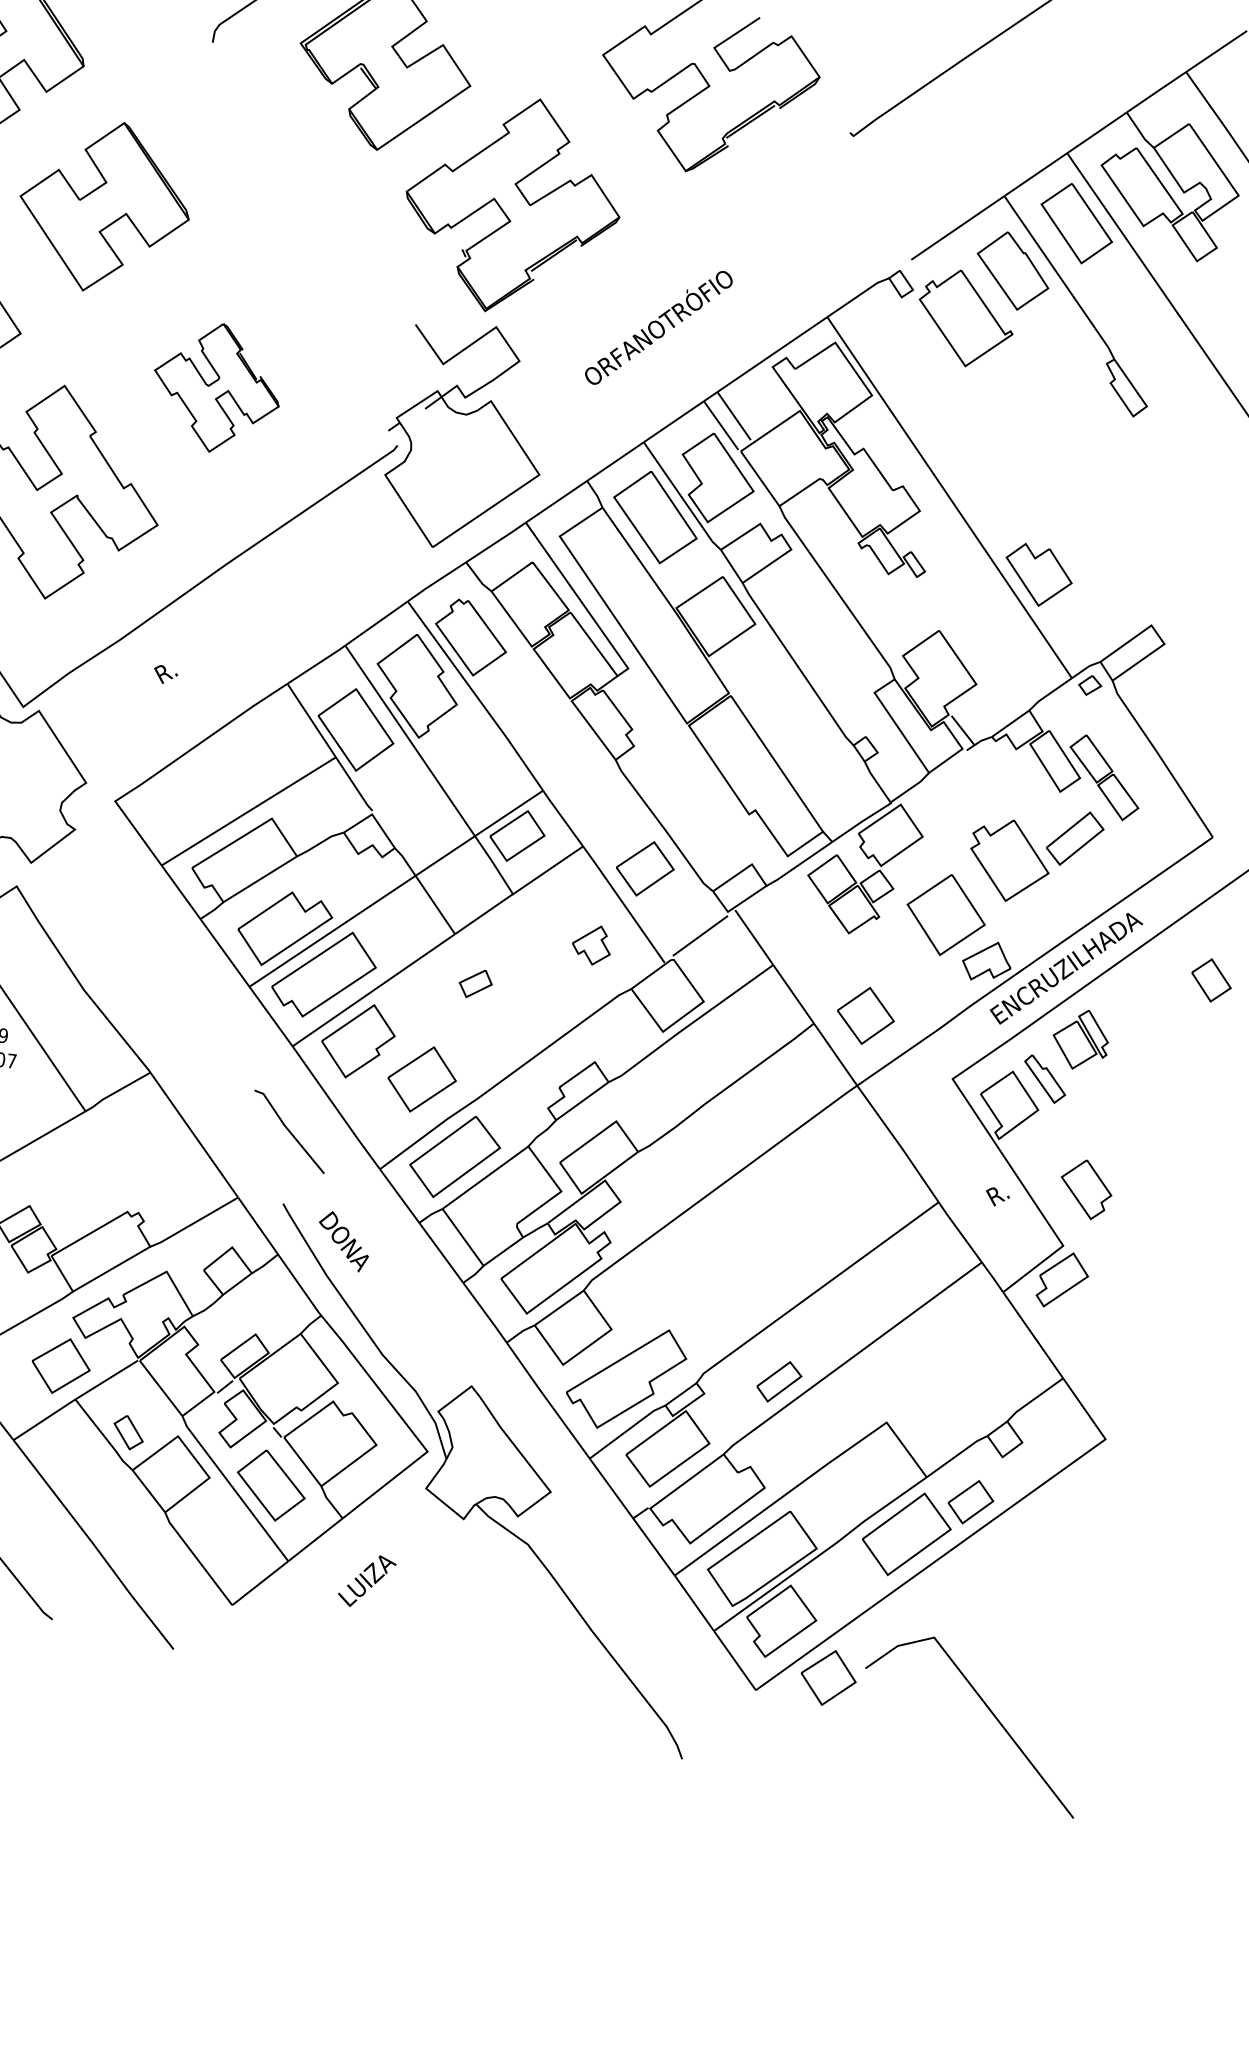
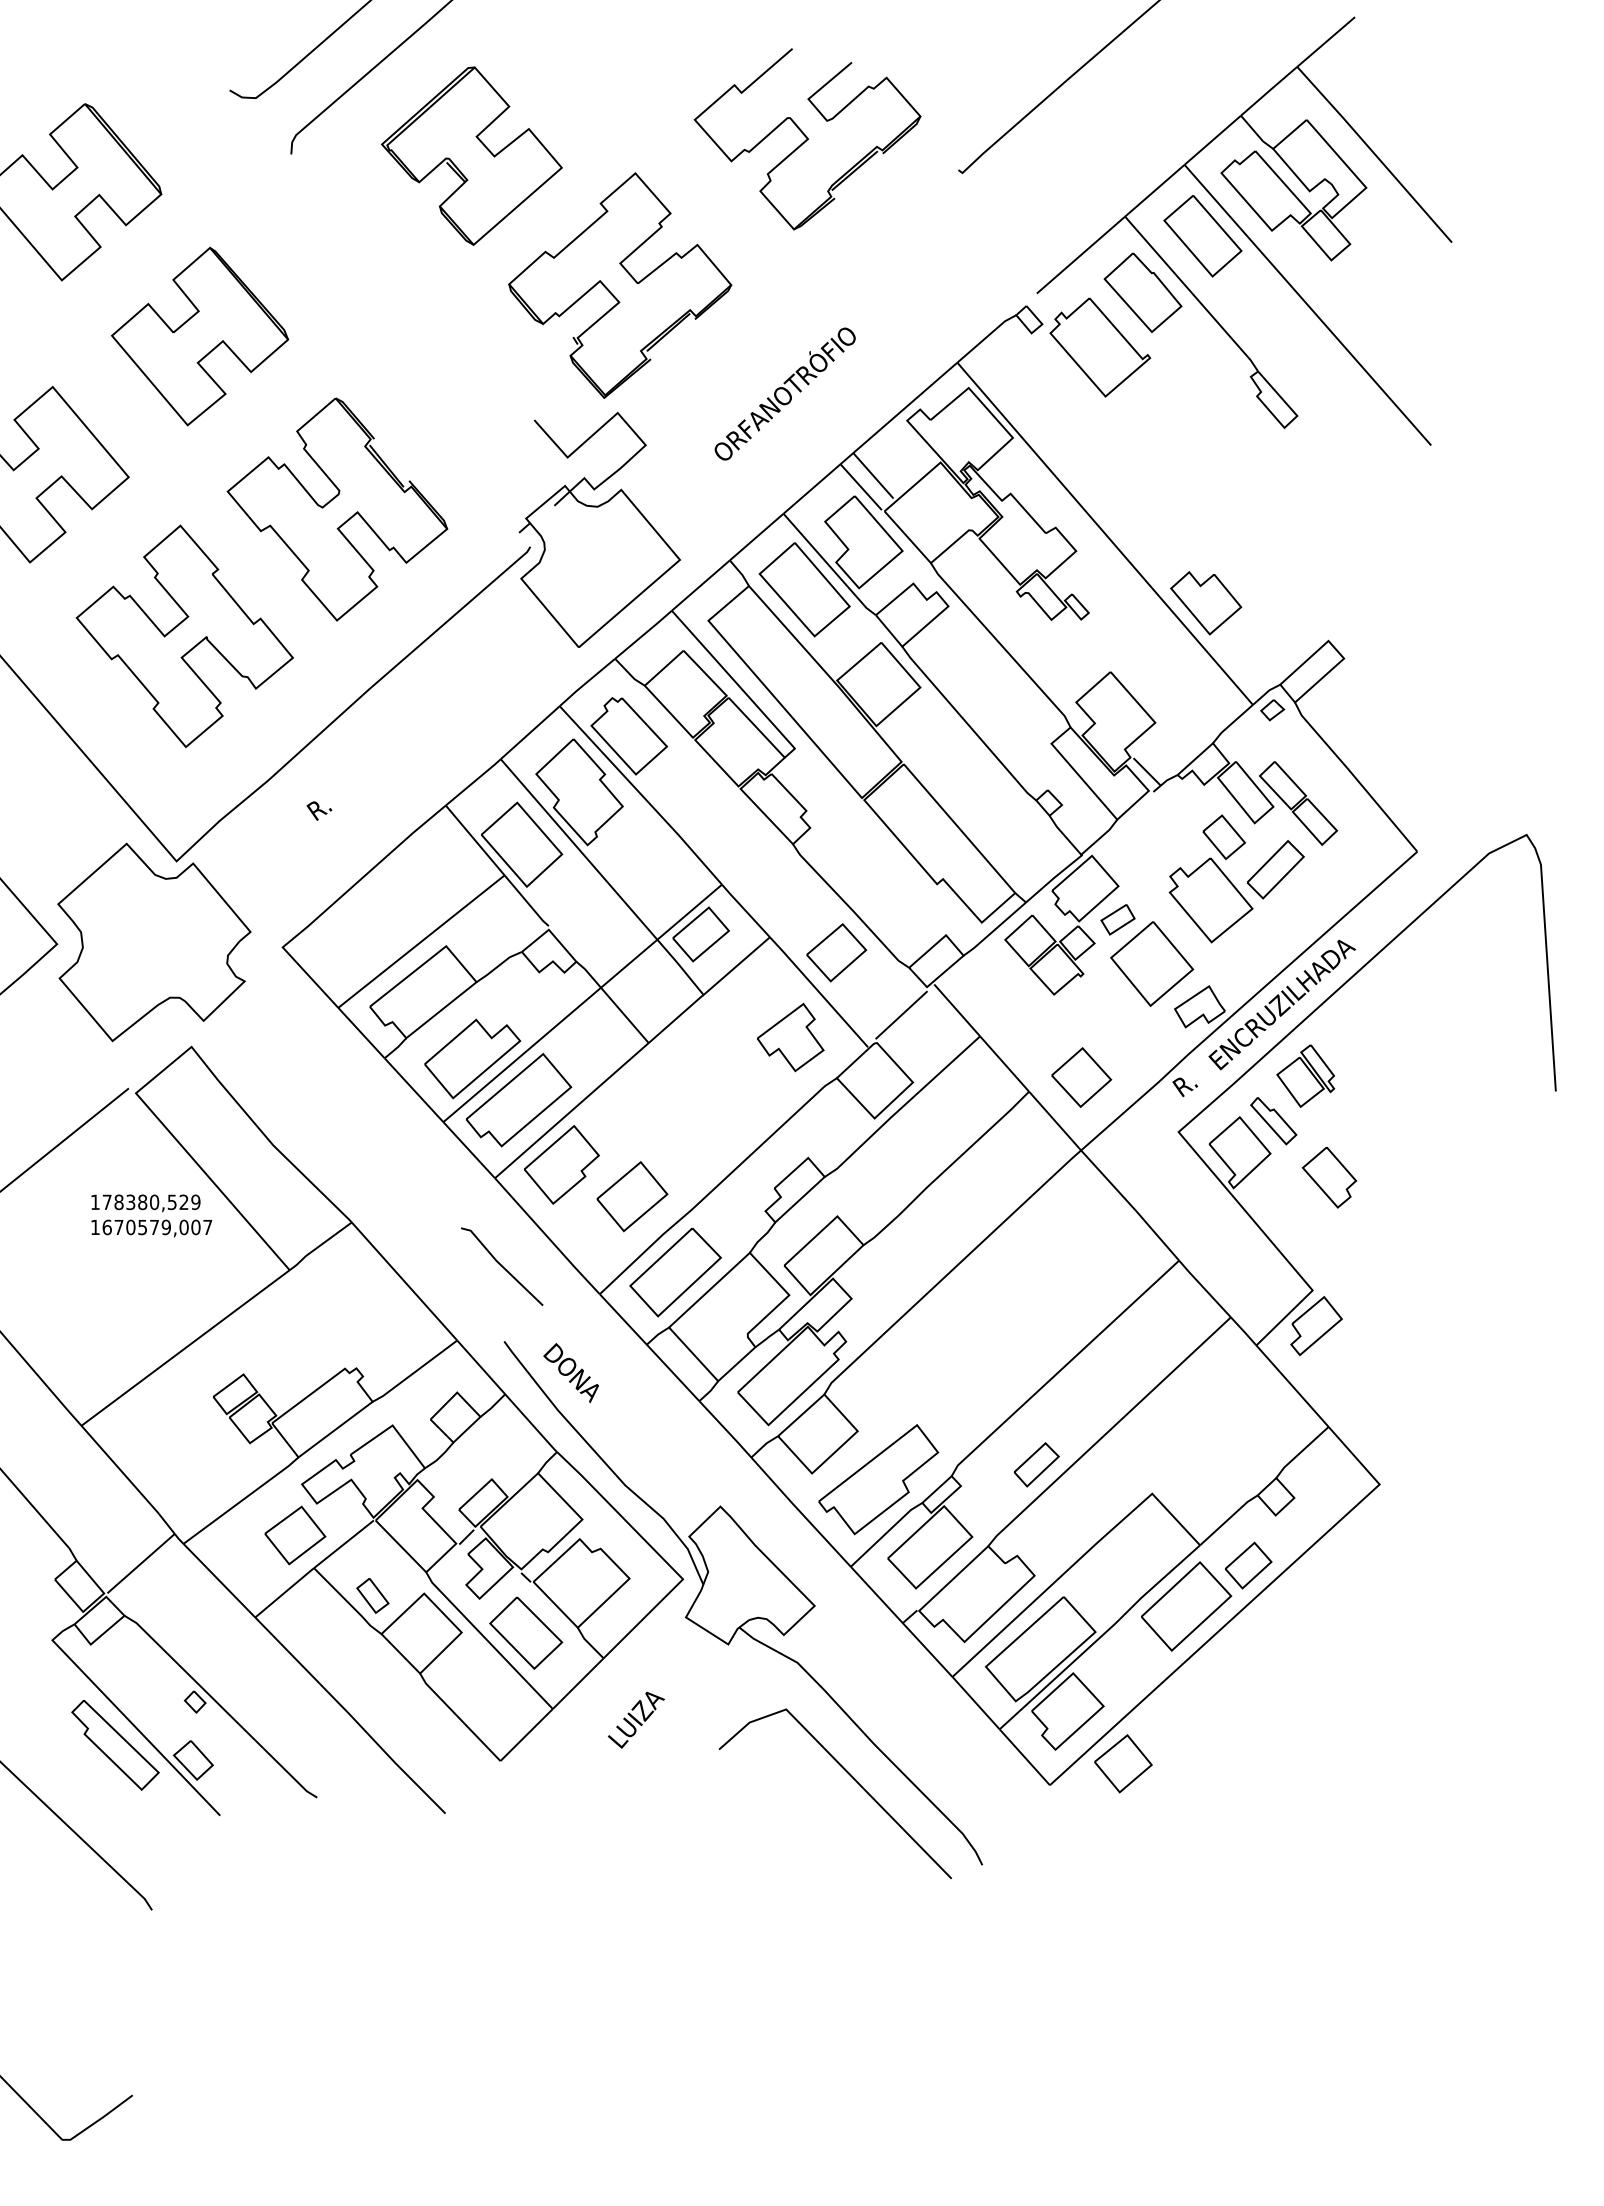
part: (216, 388) -> (337, 509), size x1.67
part: (591, 944) -> (790, 1037), size x1.67
part: (1210, 980) -> (1223, 837), moved
part: (475, 983) -> (1117, 919), moved
part: (1086, 1189) -> (1329, 1177), moved
text: (997, 1196) -> (1185, 1086), moved
line: (988, 1709) -> (850, 1776), moved

